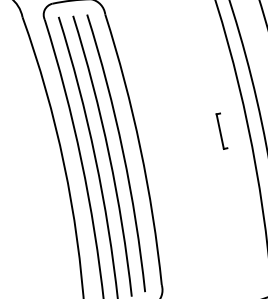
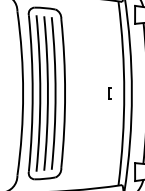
part: (221, 131) -> (109, 93), size x0.6

